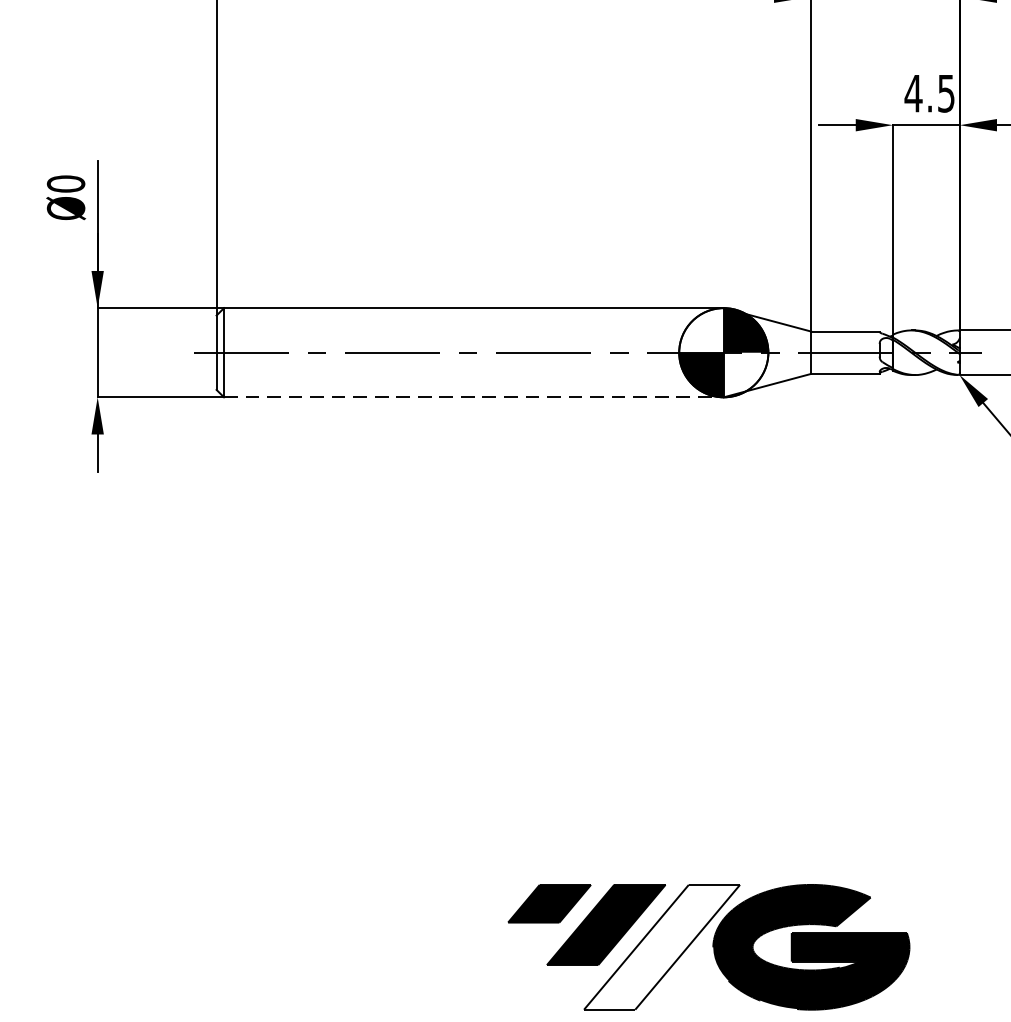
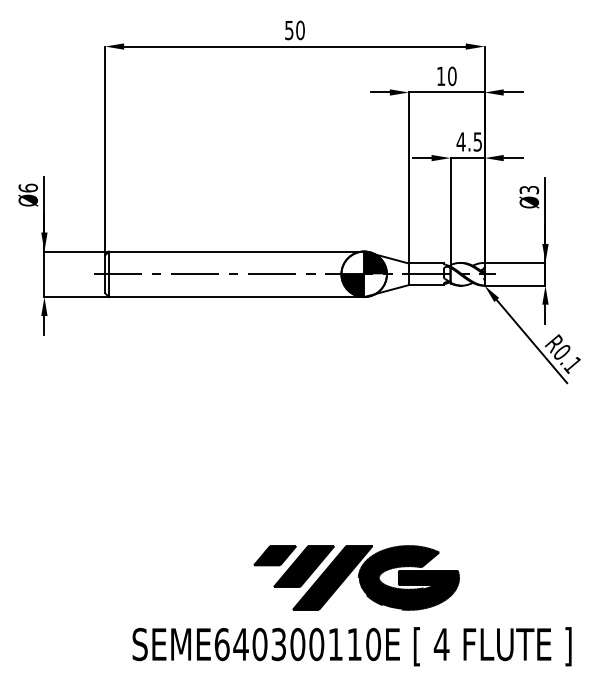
text: (64, 182) -> (27, 187), Ø0 -> Ø6
line: (473, 398) -> (236, 297), dashed -> solid
fill: (661, 946) -> (332, 577), added

